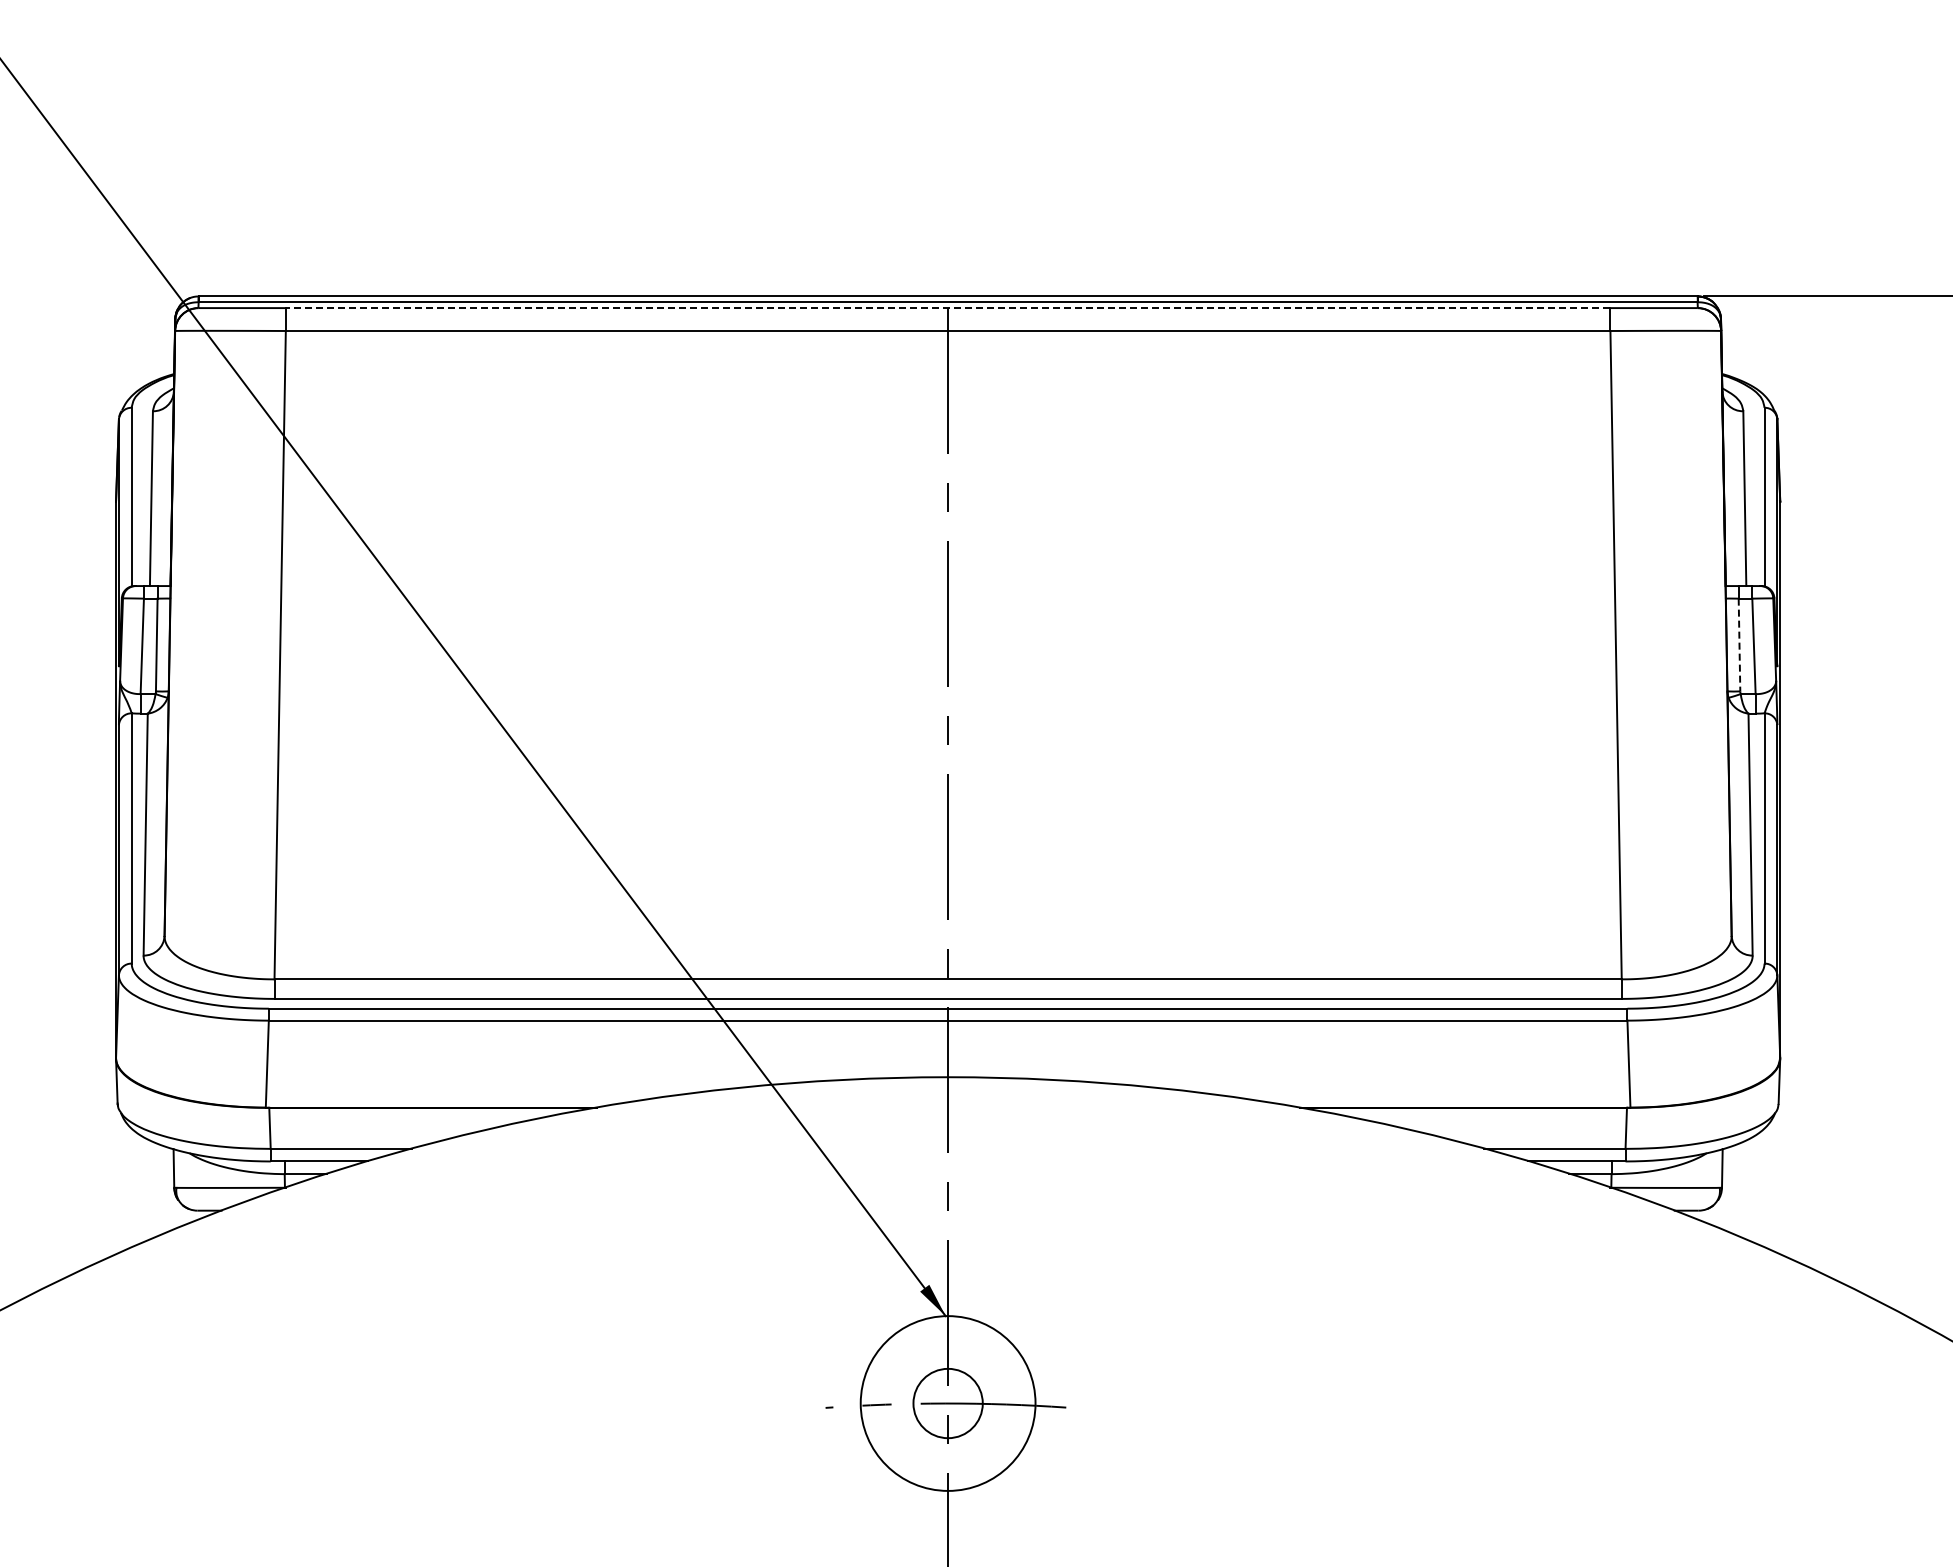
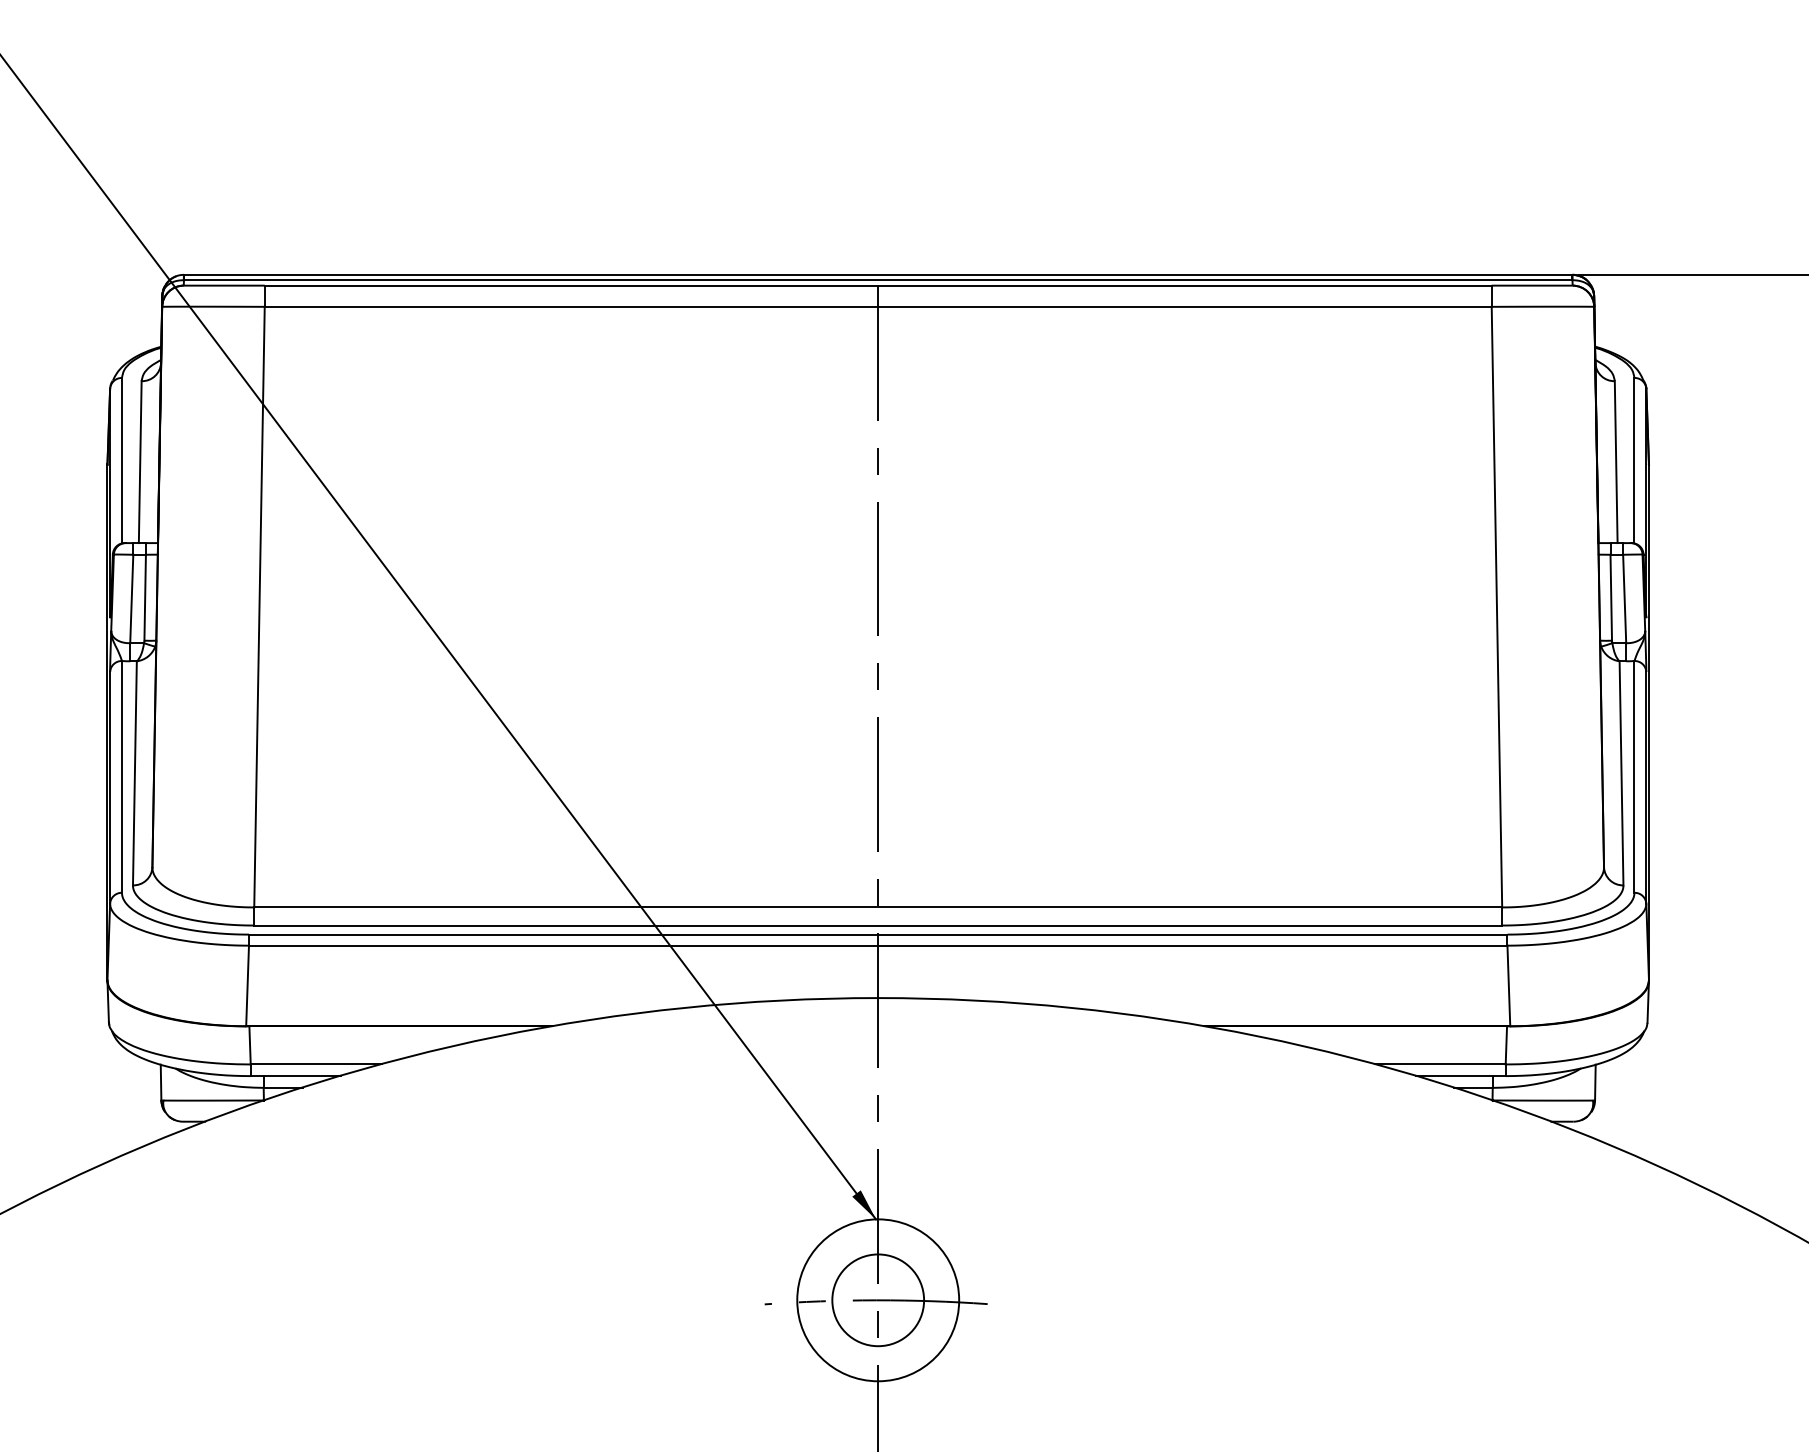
line: (947, 308) -> (877, 286), dashed -> solid
line: (1739, 645) -> (1611, 598), dashed -> solid
circle: (947, 1403) -> (877, 1300), size x1.43

